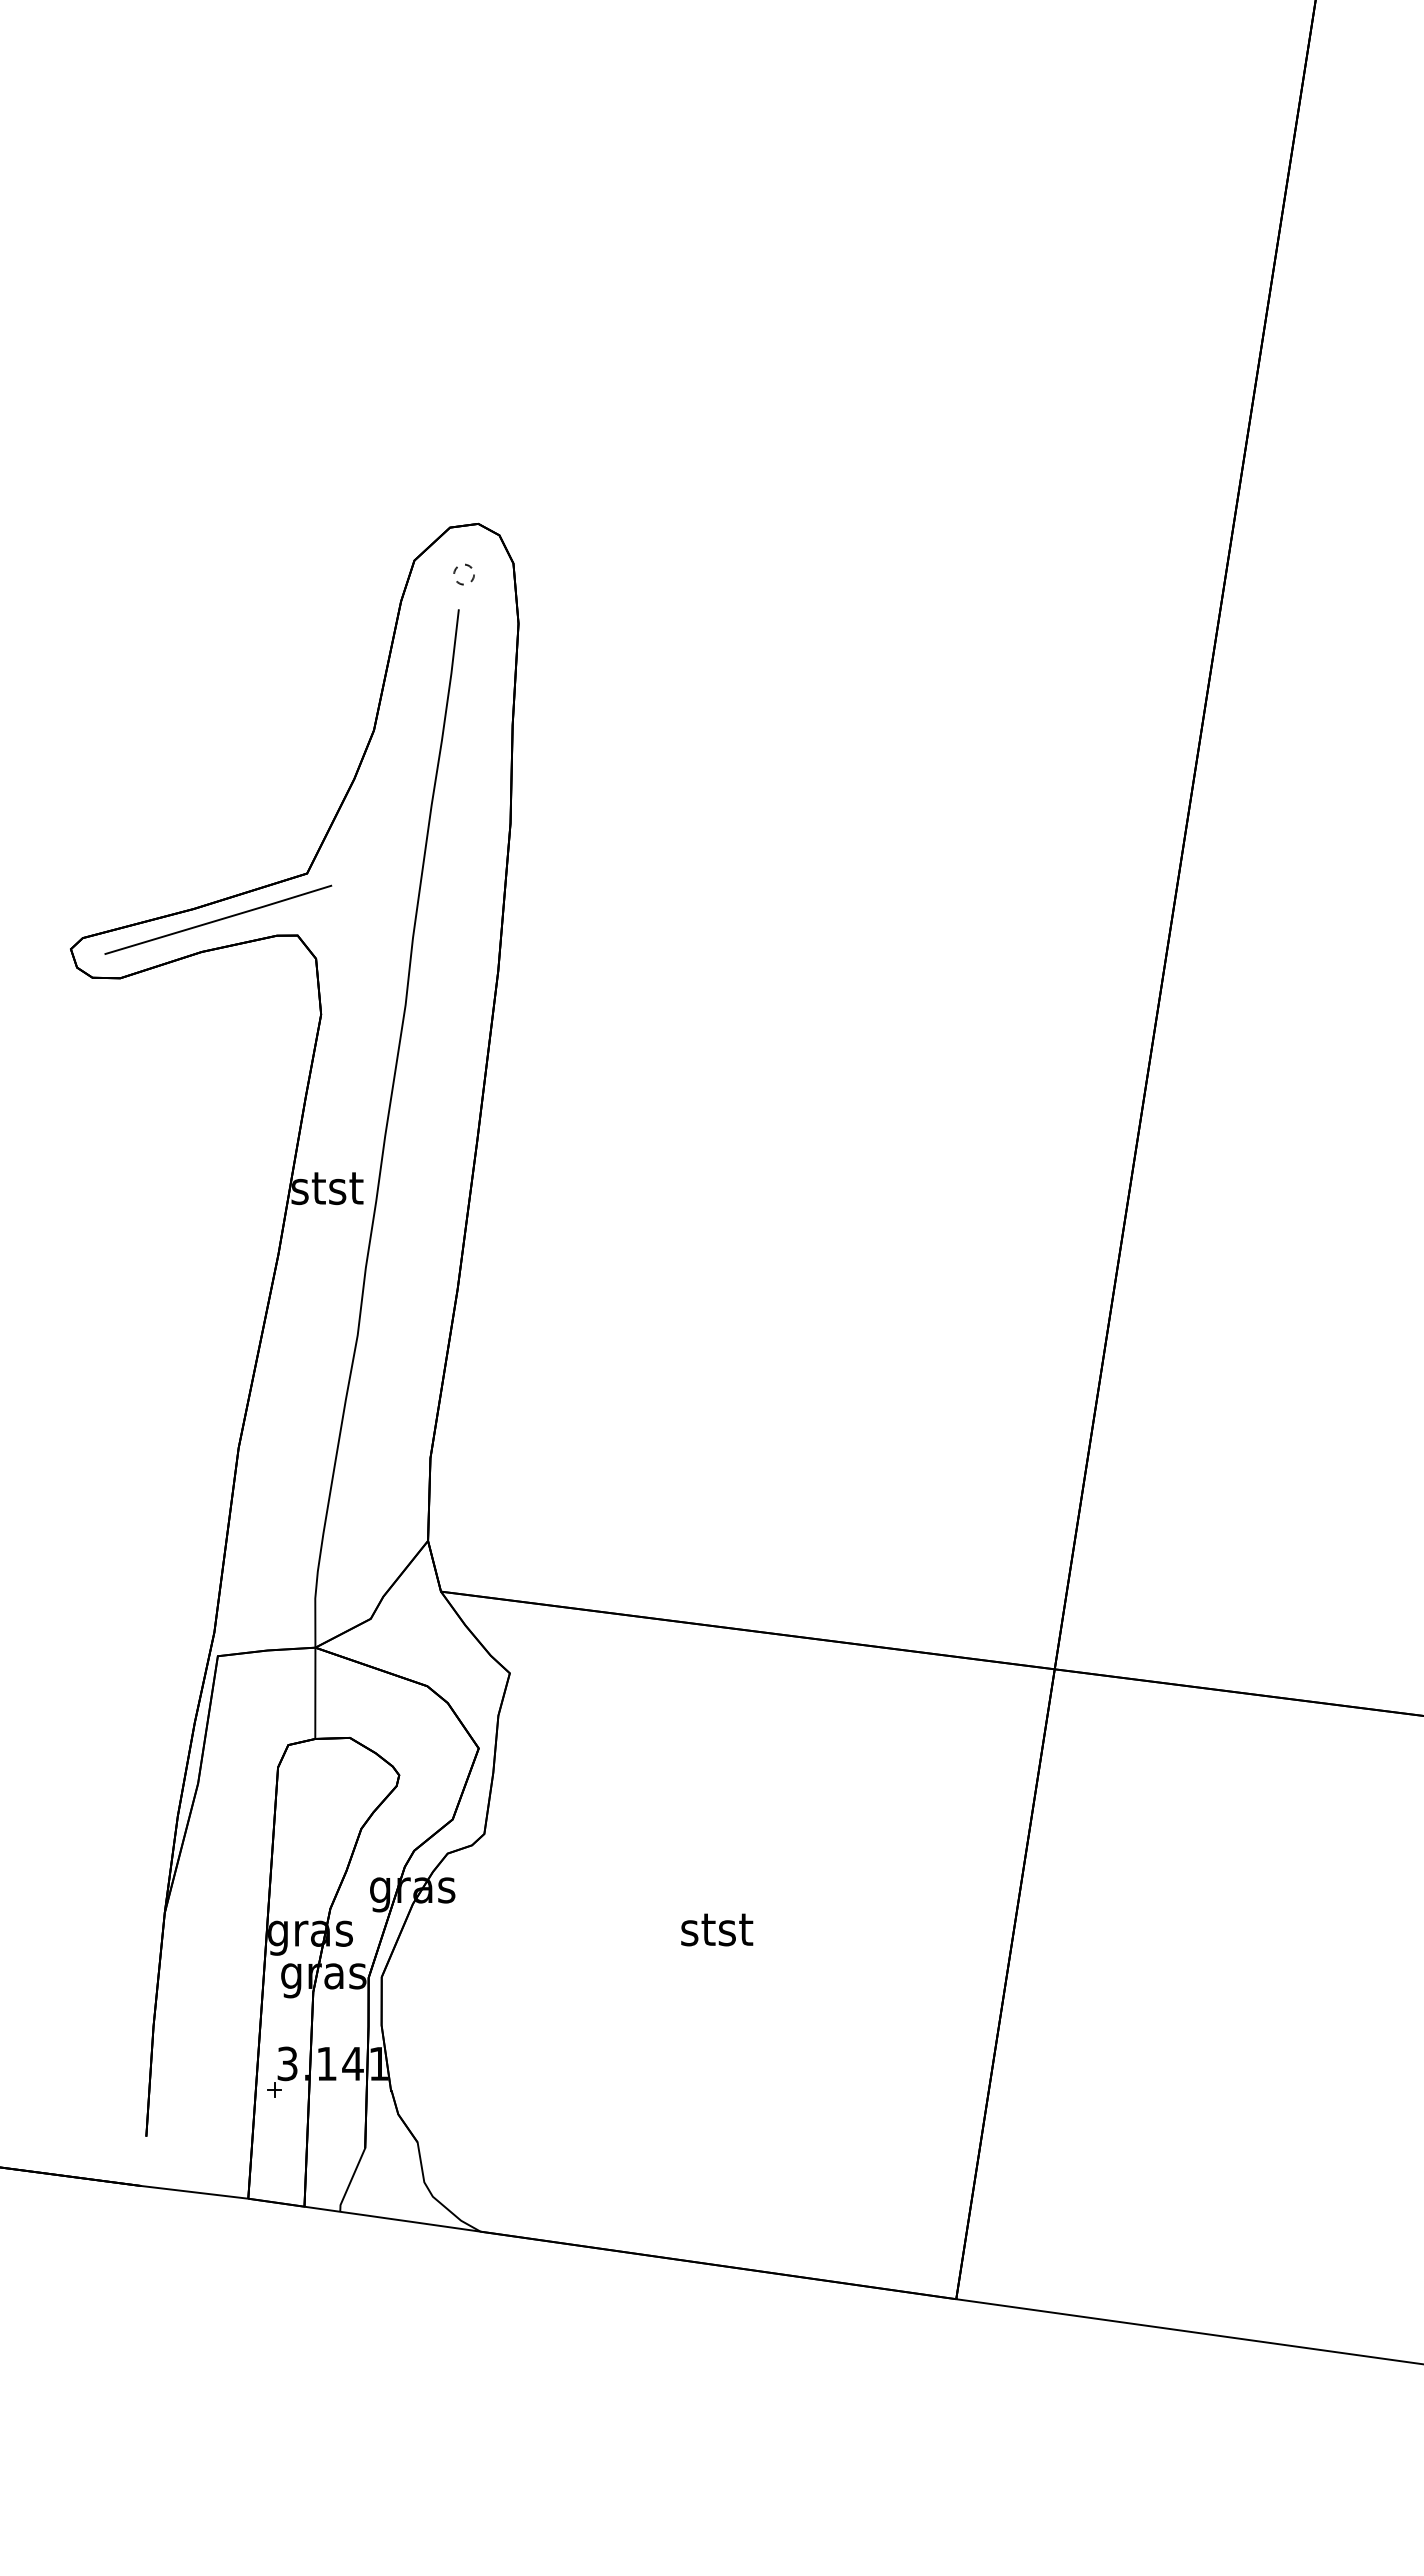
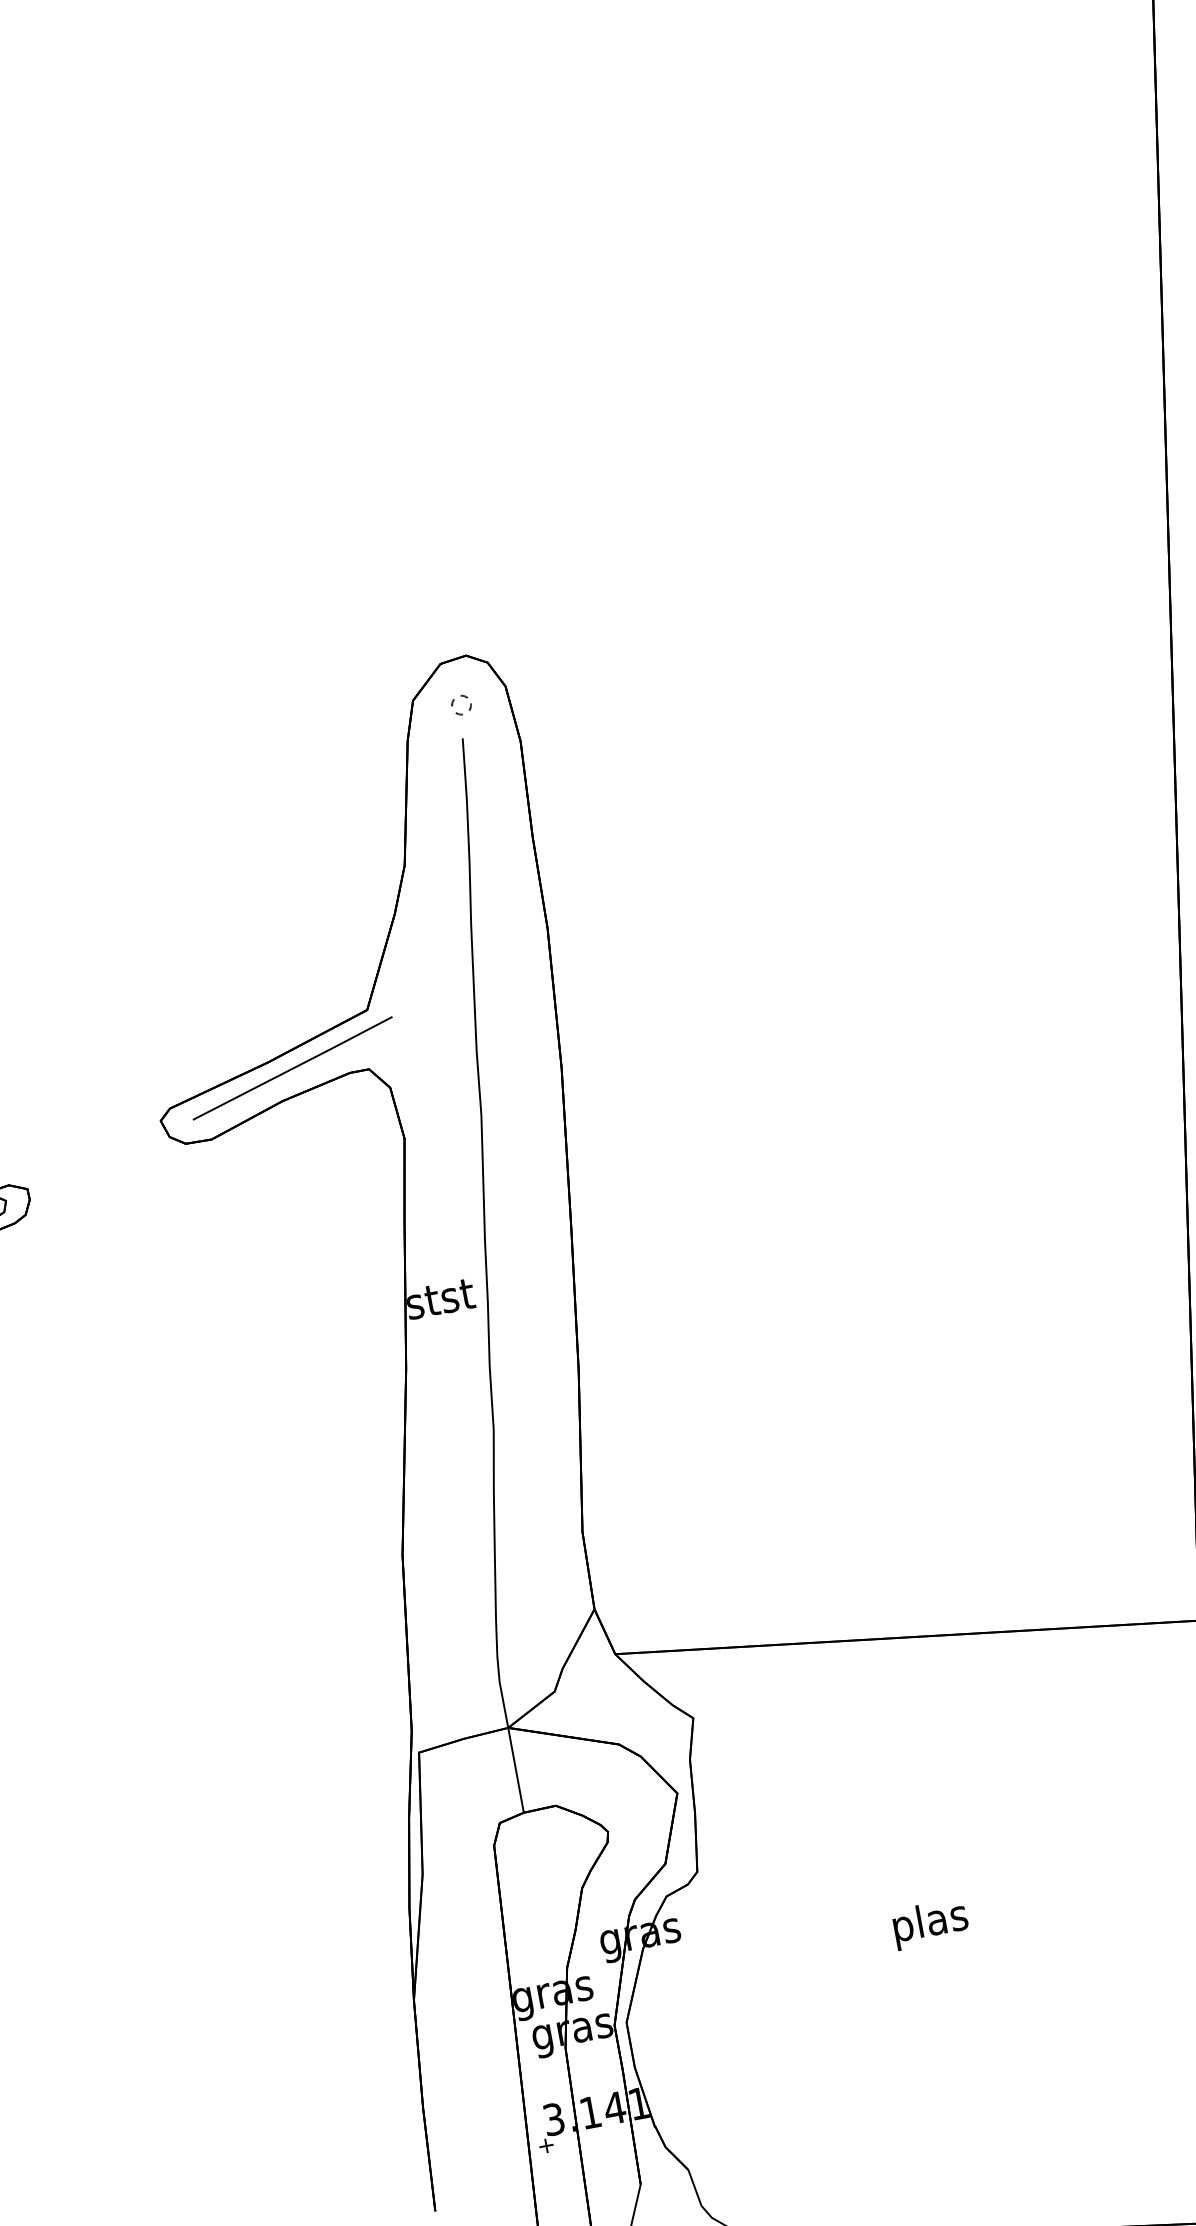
text: (717, 1933) -> (931, 1924), stst -> plas

